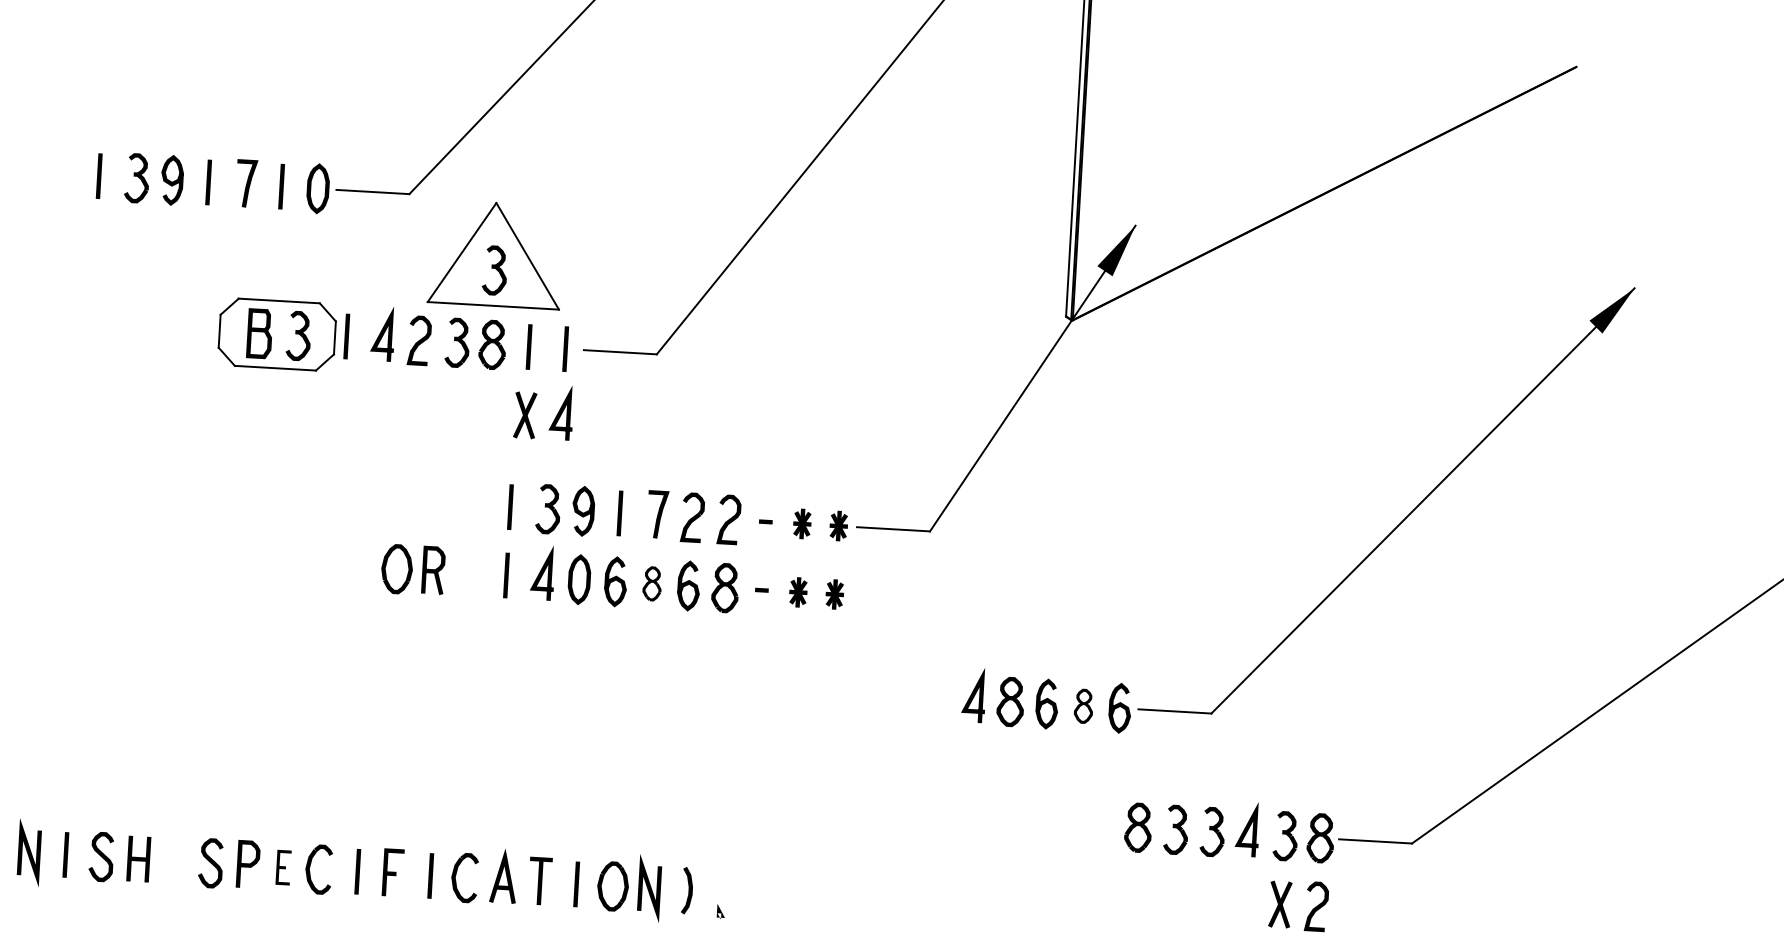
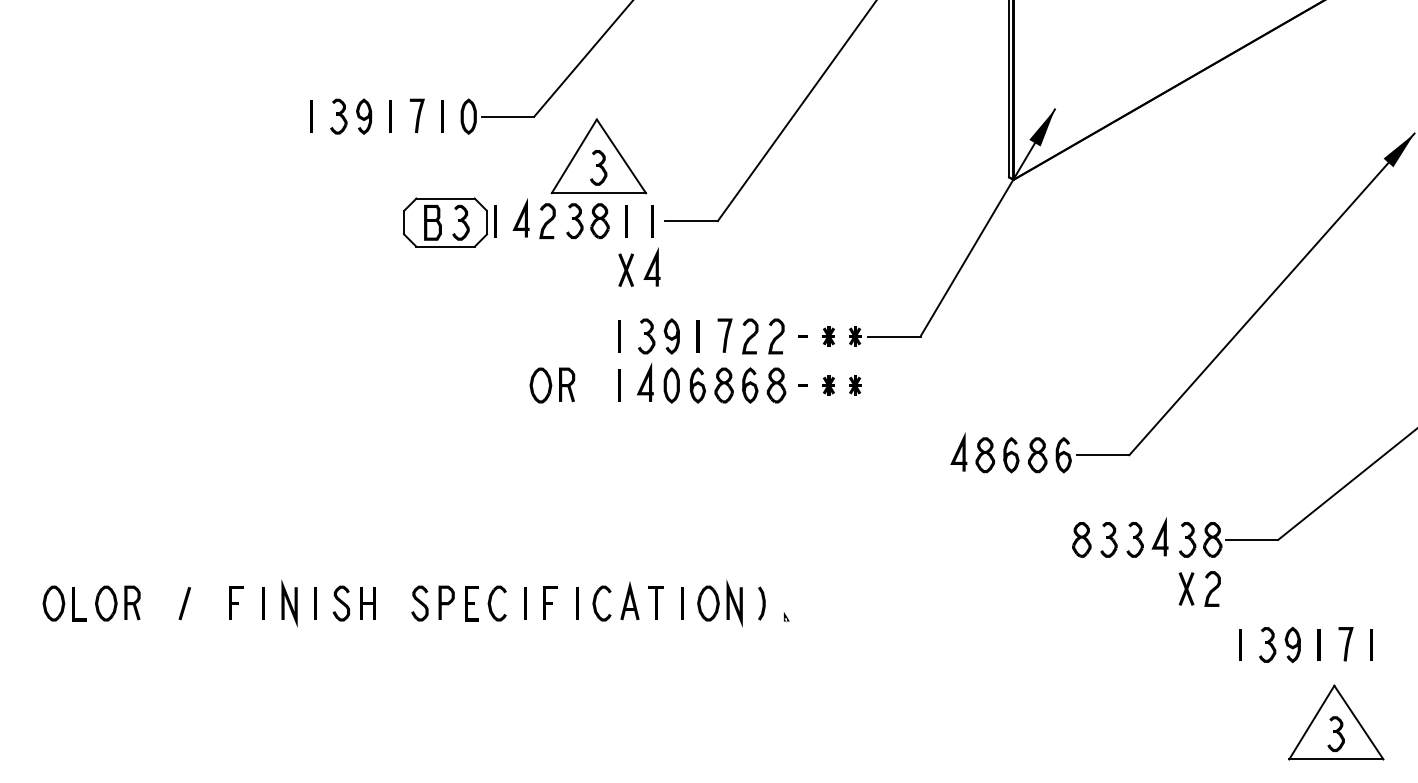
part: (651, 583) -> (723, 385), size x1.43
part: (1083, 706) -> (1037, 455), size x1.43
part: (282, 867) -> (471, 603), size x1.43

